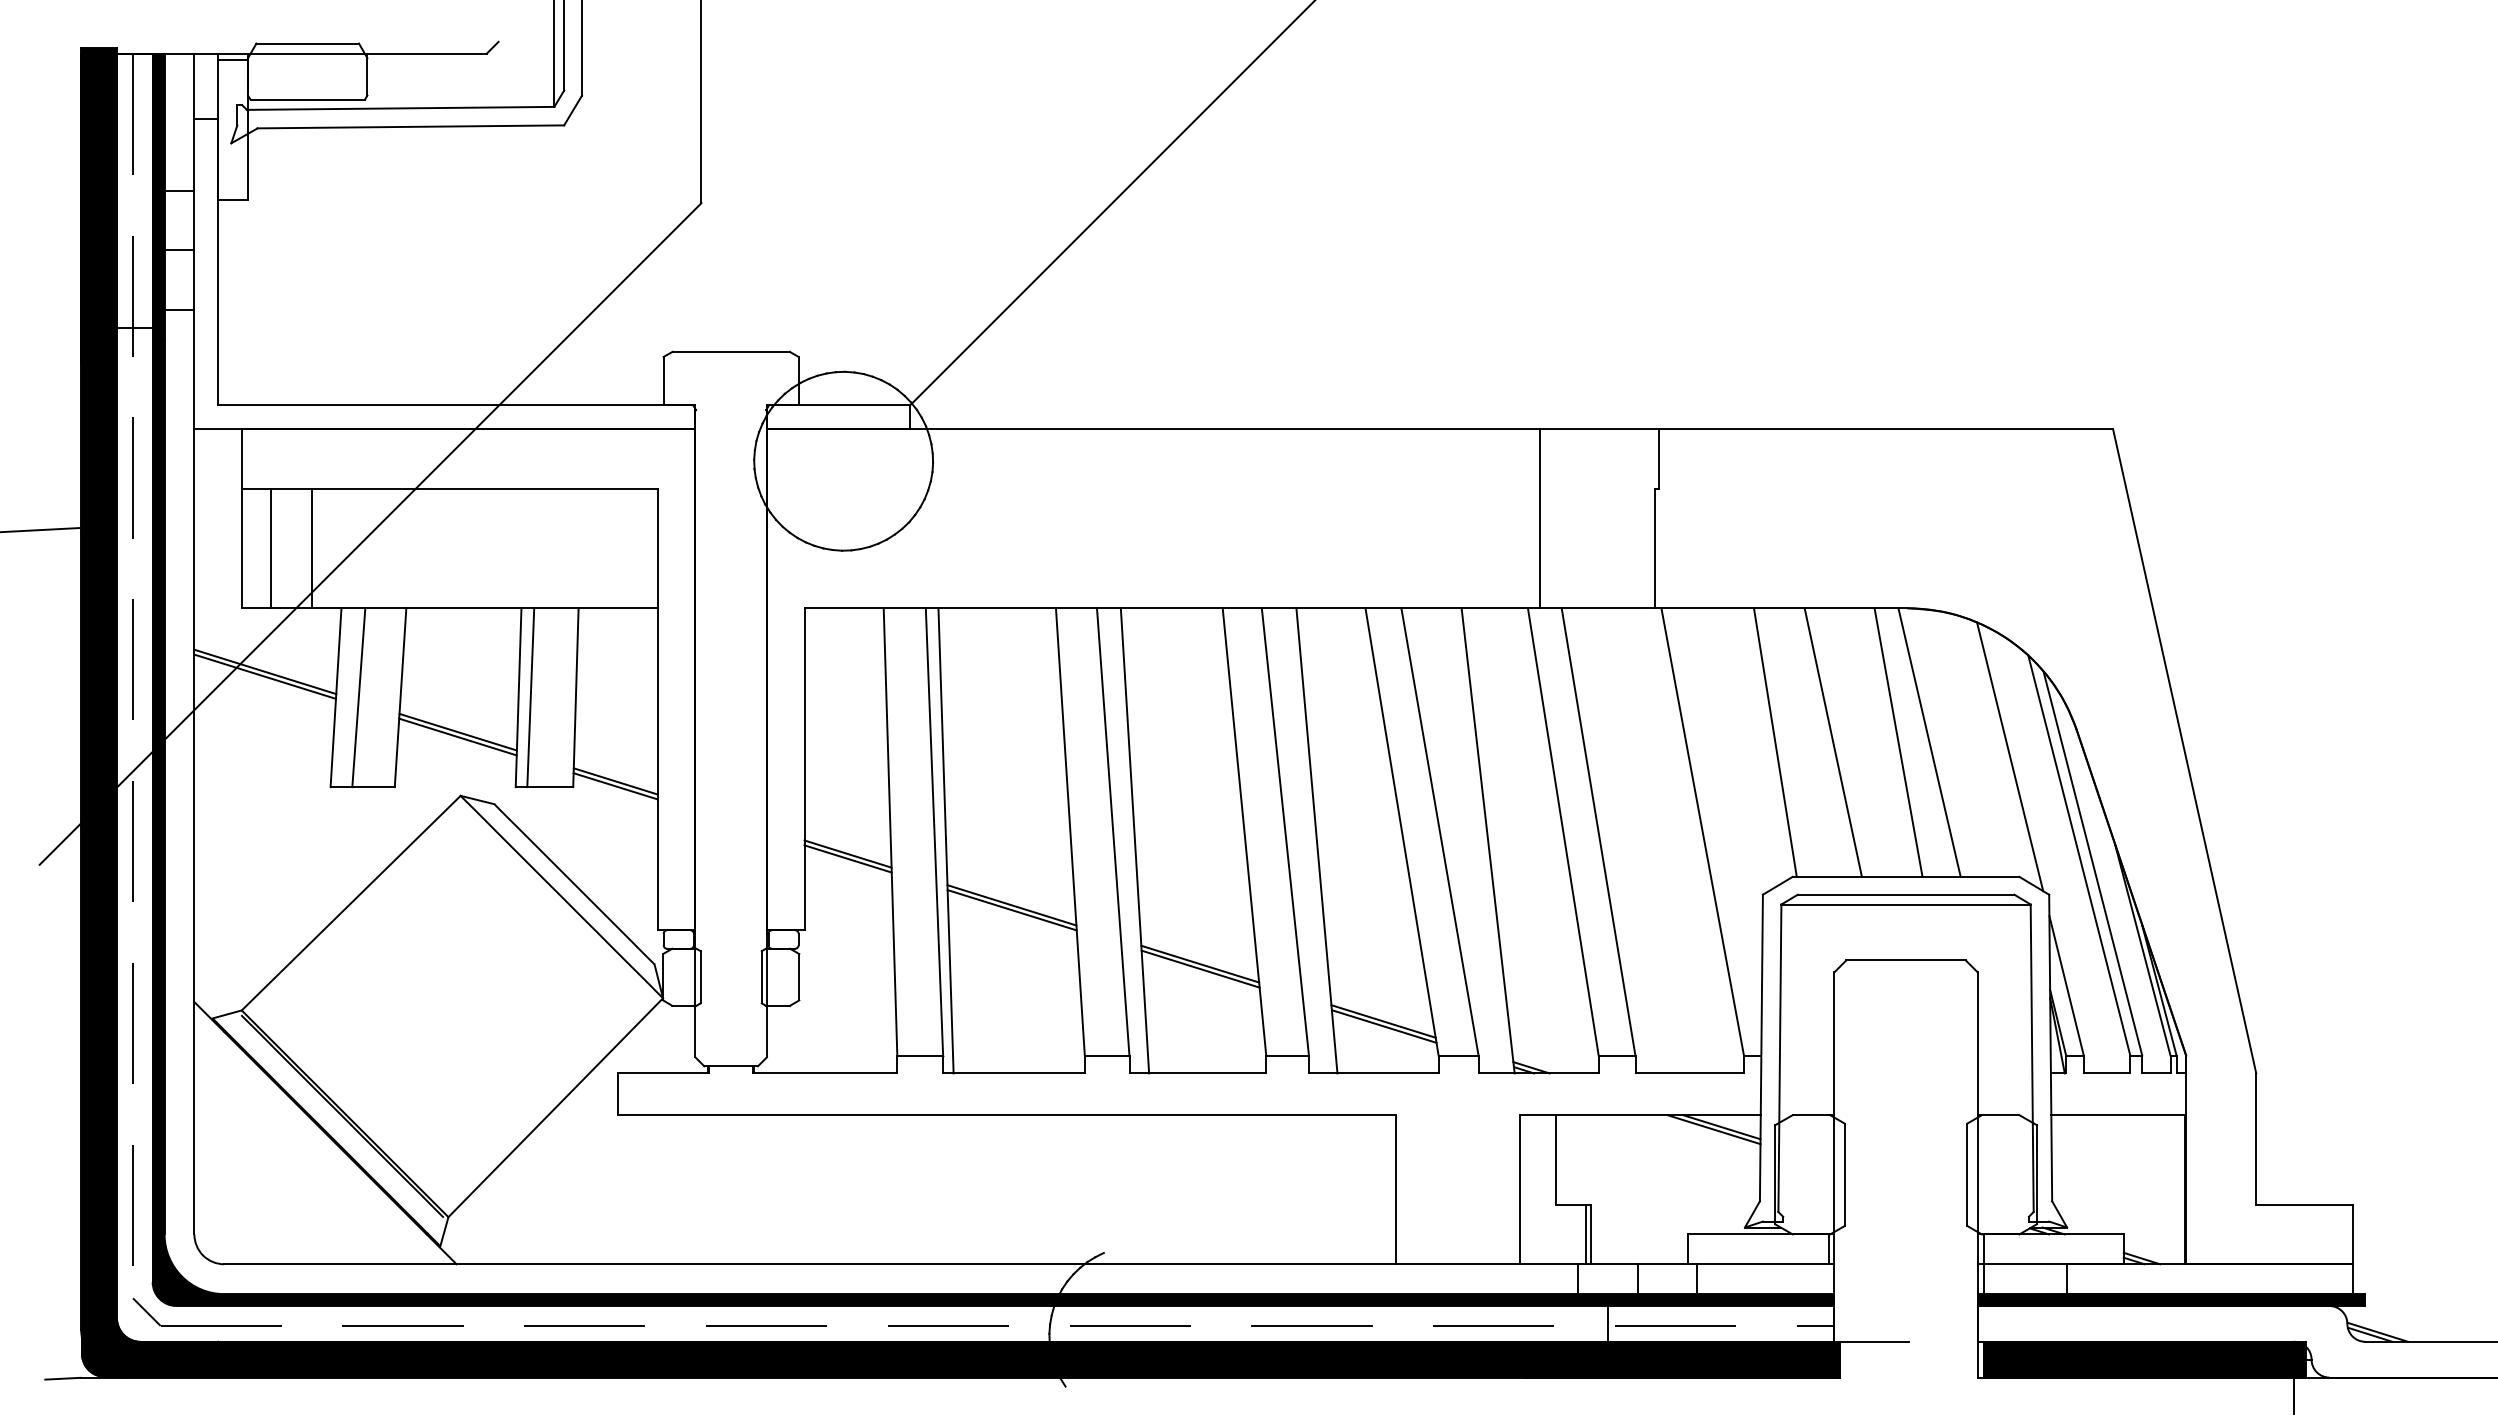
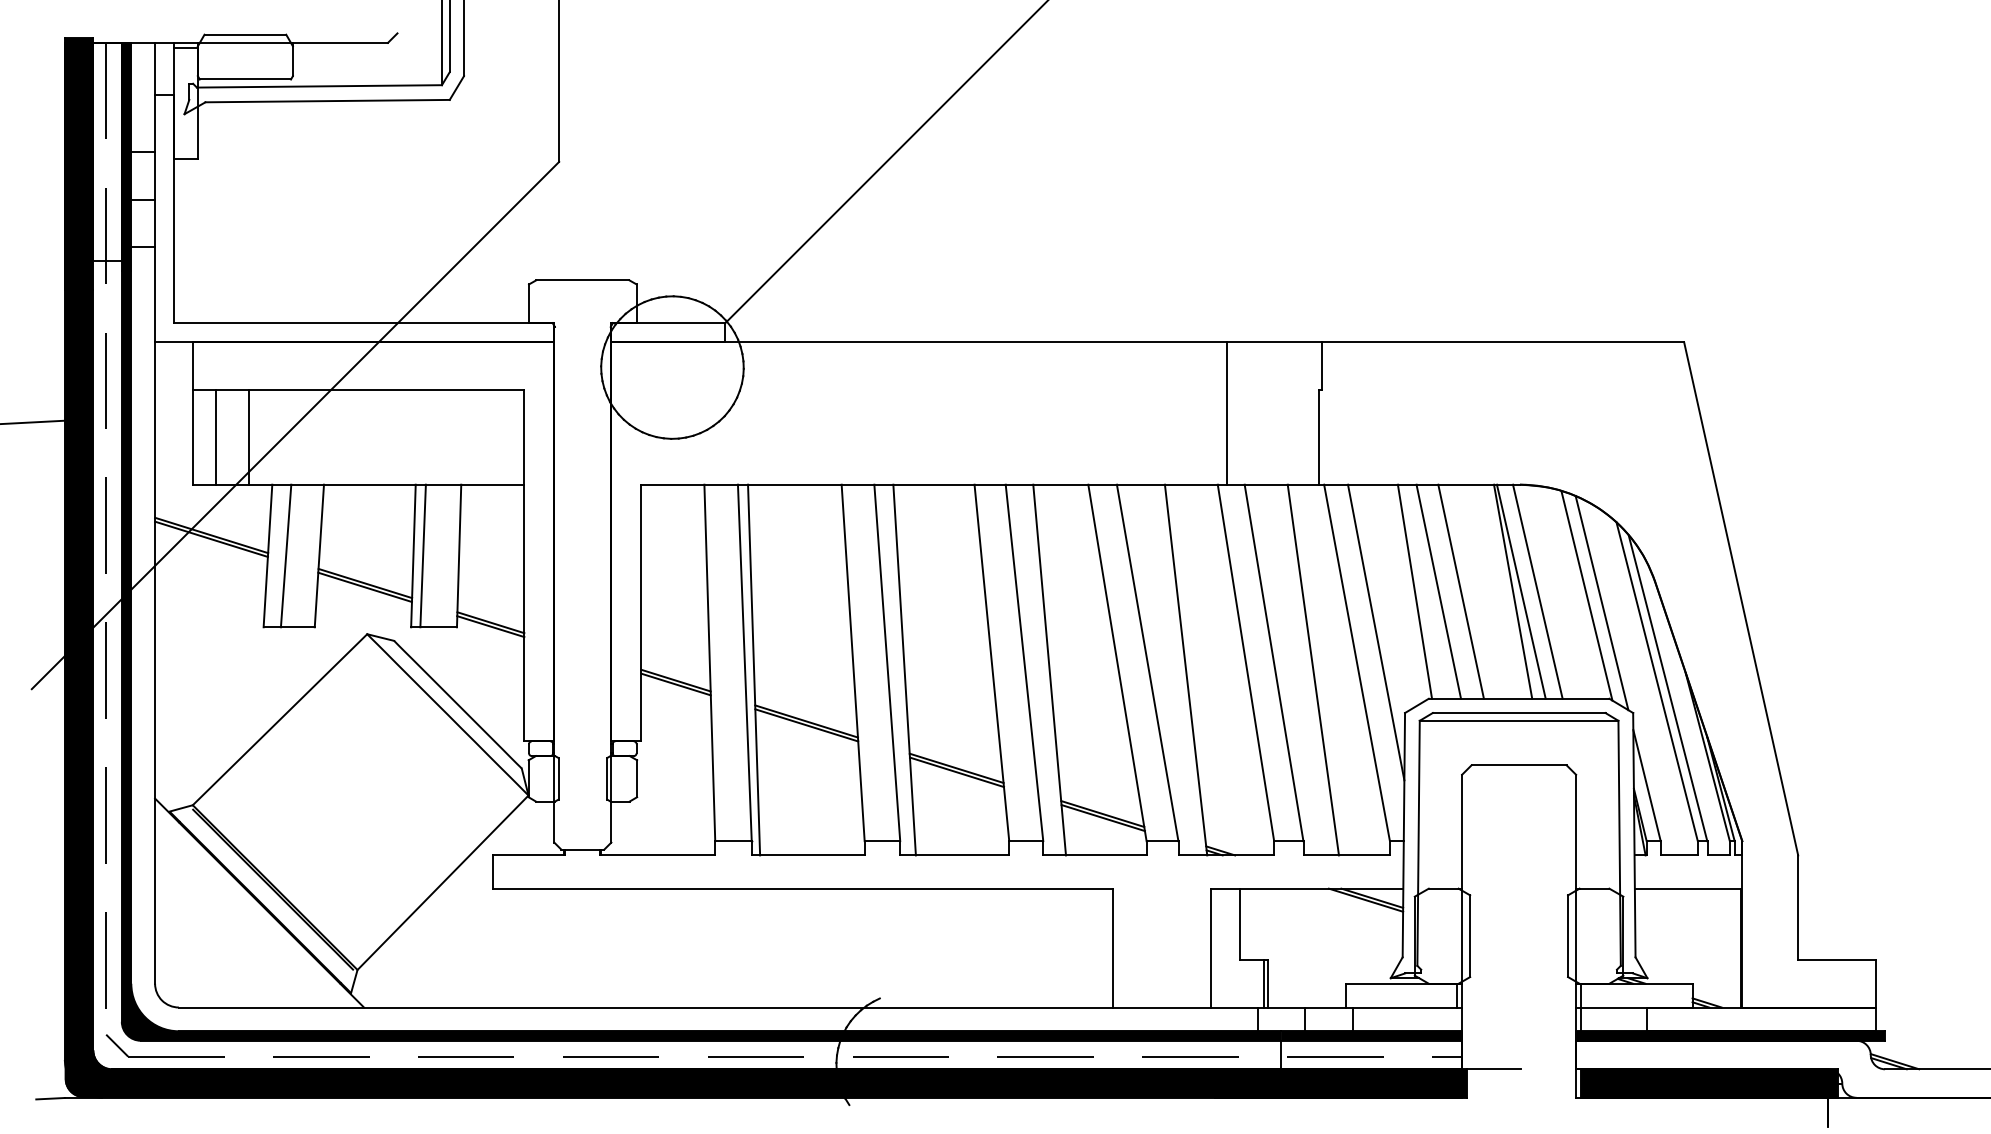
line: (1805, 742) -> (1438, 591), added
line: (1908, 742) -> (1521, 591), added
line: (1991, 747) -> (1587, 595), added
line: (1726, 793) -> (1376, 632), added
line: (1647, 840) -> (1313, 669), added

